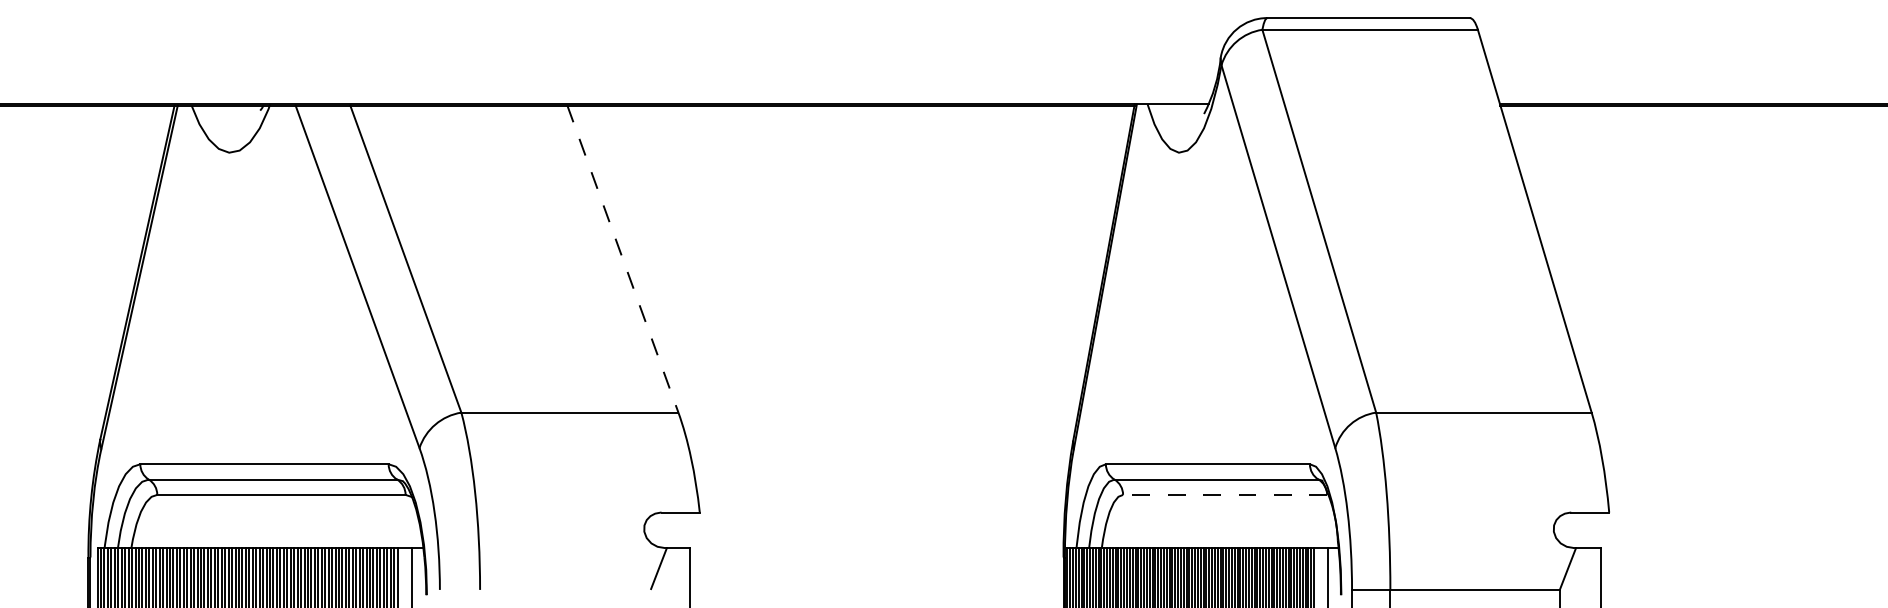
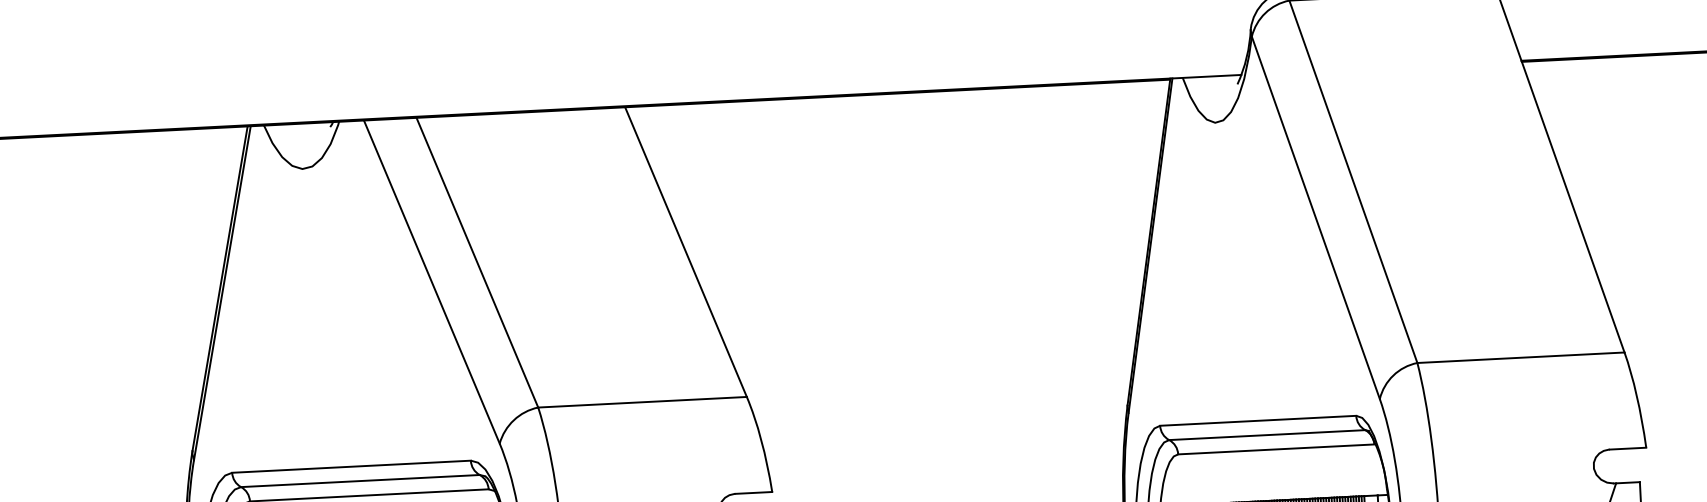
line: (623, 259) -> (686, 252), dashed -> solid
line: (1224, 494) -> (1275, 449), dashed -> solid

